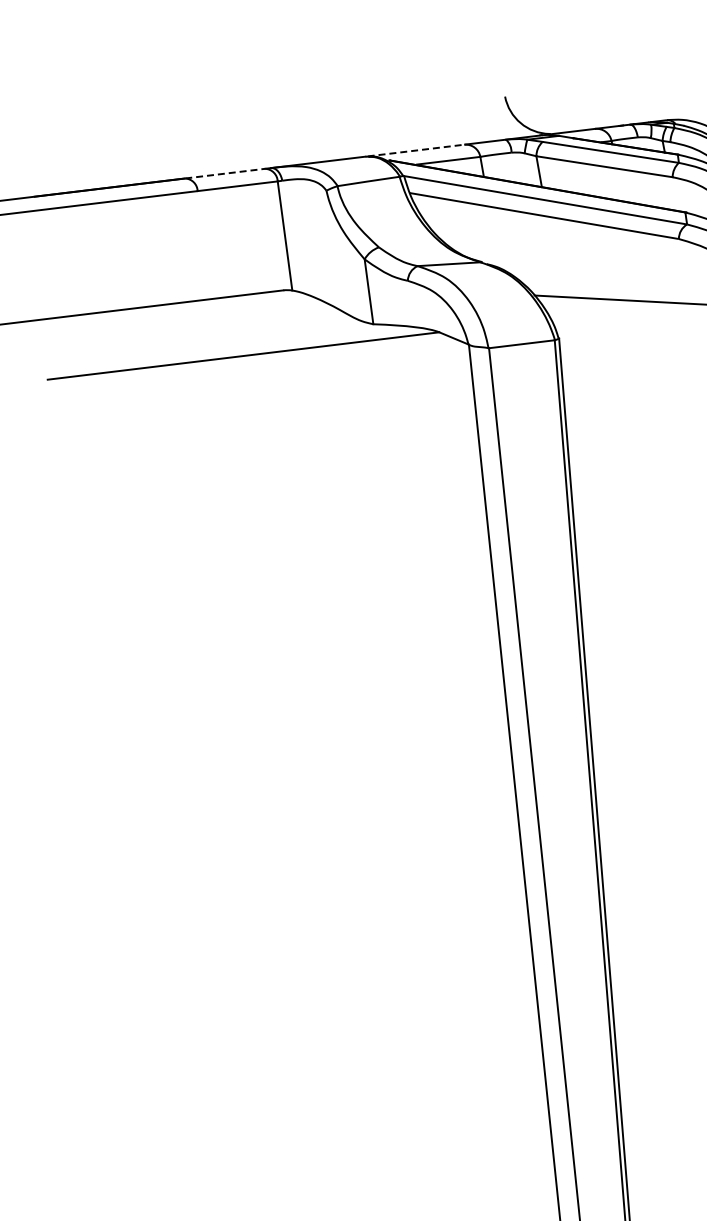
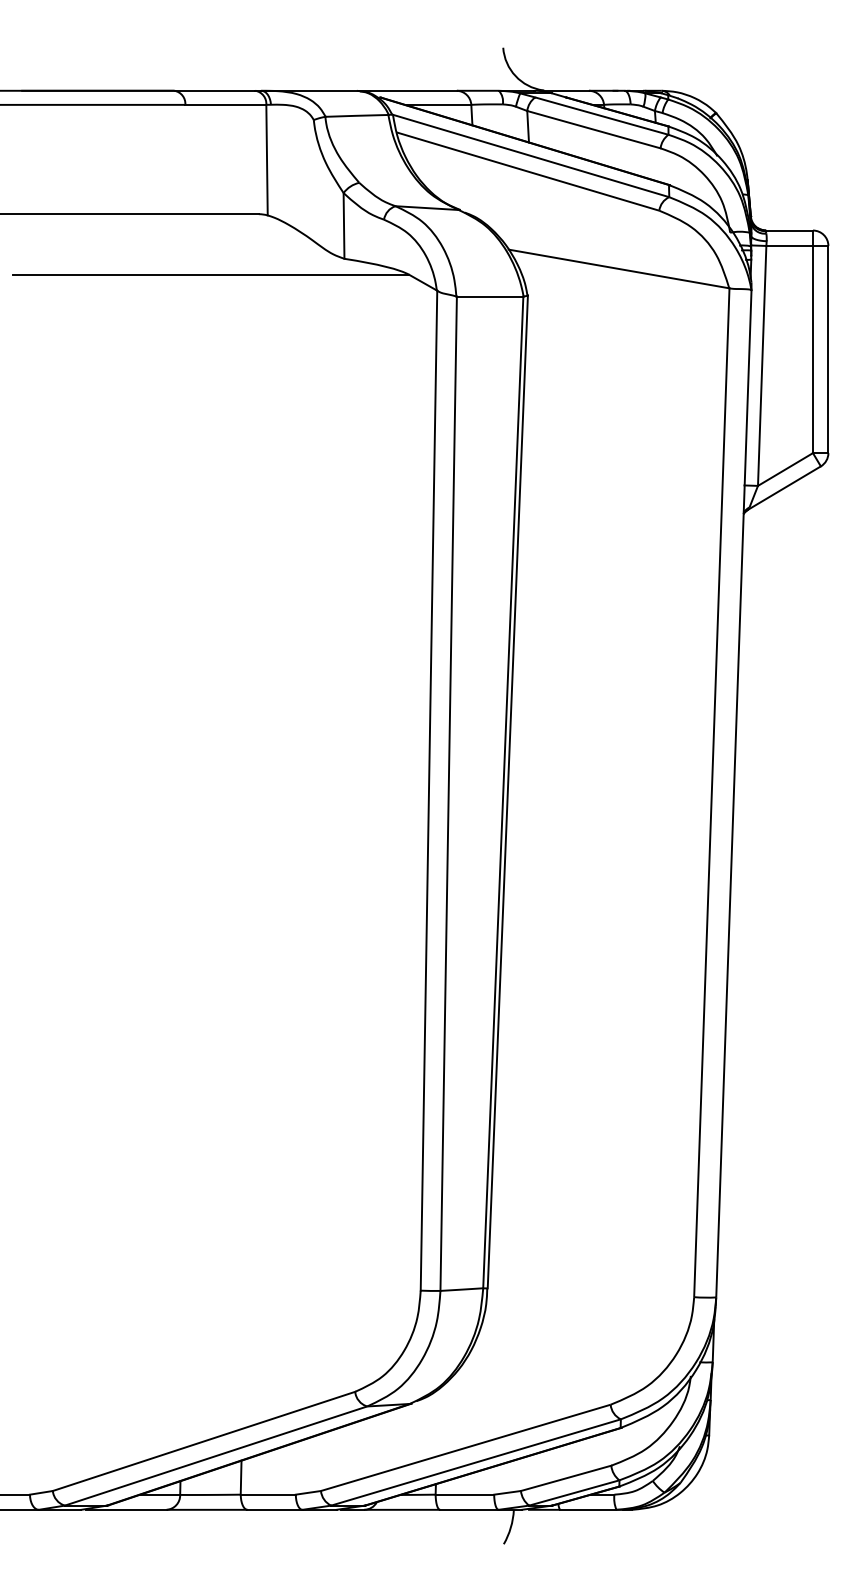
line: (415, 150) -> (407, 90), dashed -> solid
line: (225, 173) -> (215, 90), dashed -> solid

